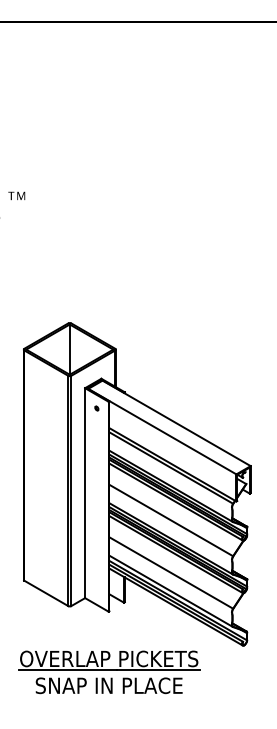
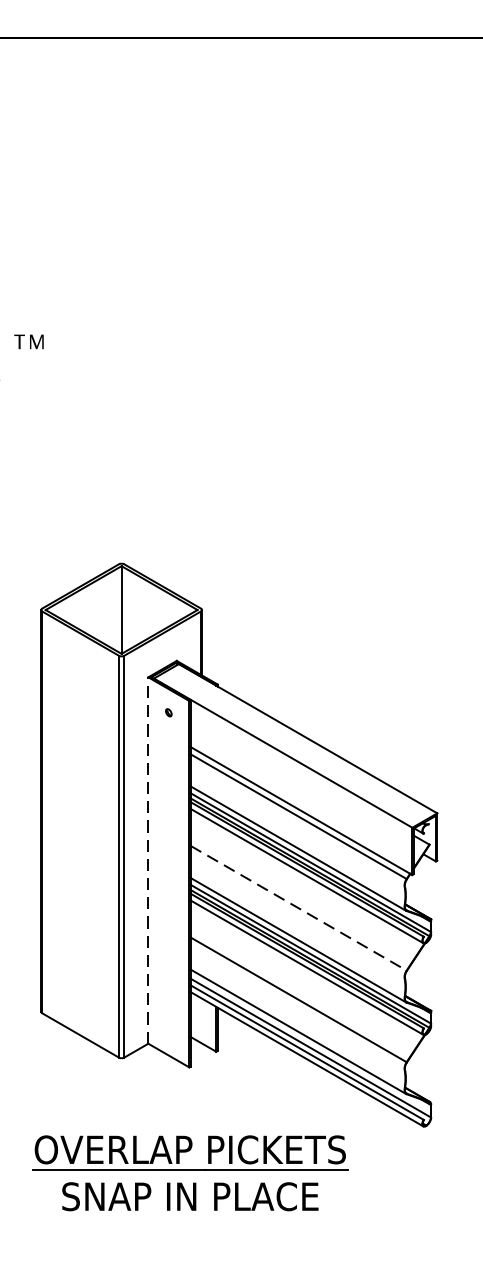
line: (85, 493) -> (149, 861), solid -> dashed
line: (171, 520) -> (299, 908), solid -> dashed

